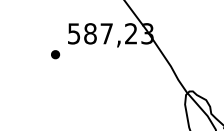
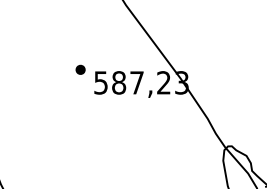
part: (55, 54) -> (80, 69), moved

